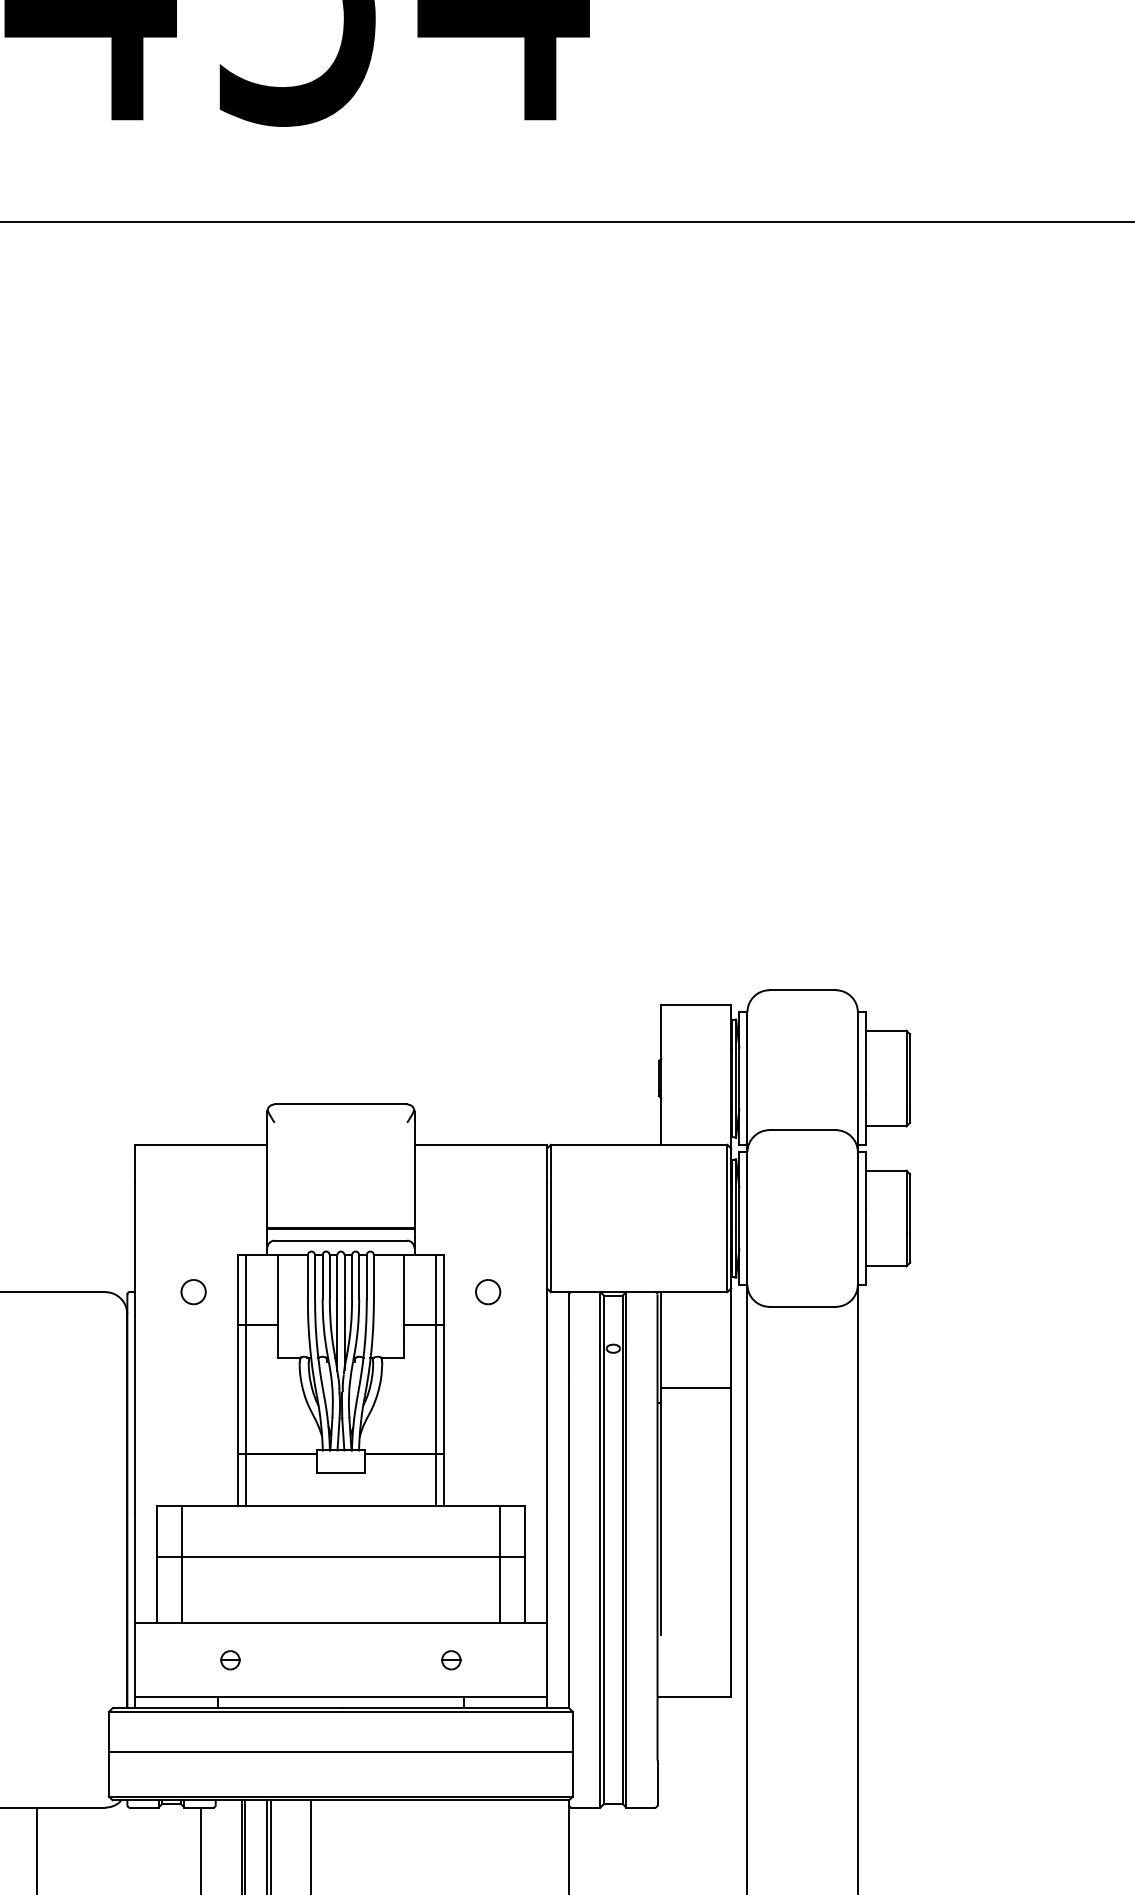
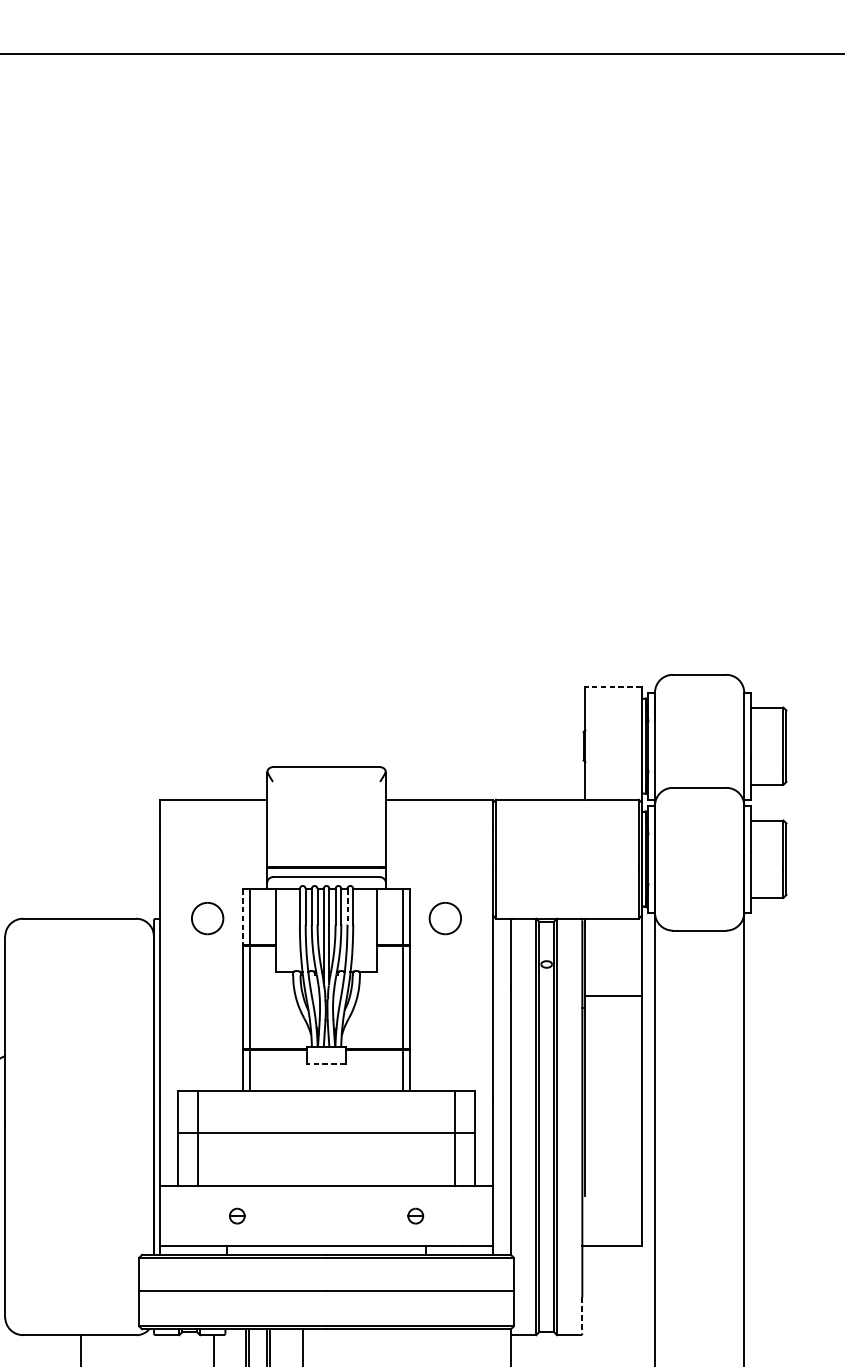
line: (696, 1004) -> (613, 686), solid -> dashed
line: (366, 1277) -> (347, 906), solid -> dashed
line: (237, 1290) -> (243, 917), solid -> dashed
part: (193, 1292) -> (207, 919), size x1.6
part: (488, 1292) -> (445, 919), size x1.6
line: (340, 1472) -> (326, 1064), solid -> dashed
line: (657, 1783) -> (582, 1315), solid -> dashed

